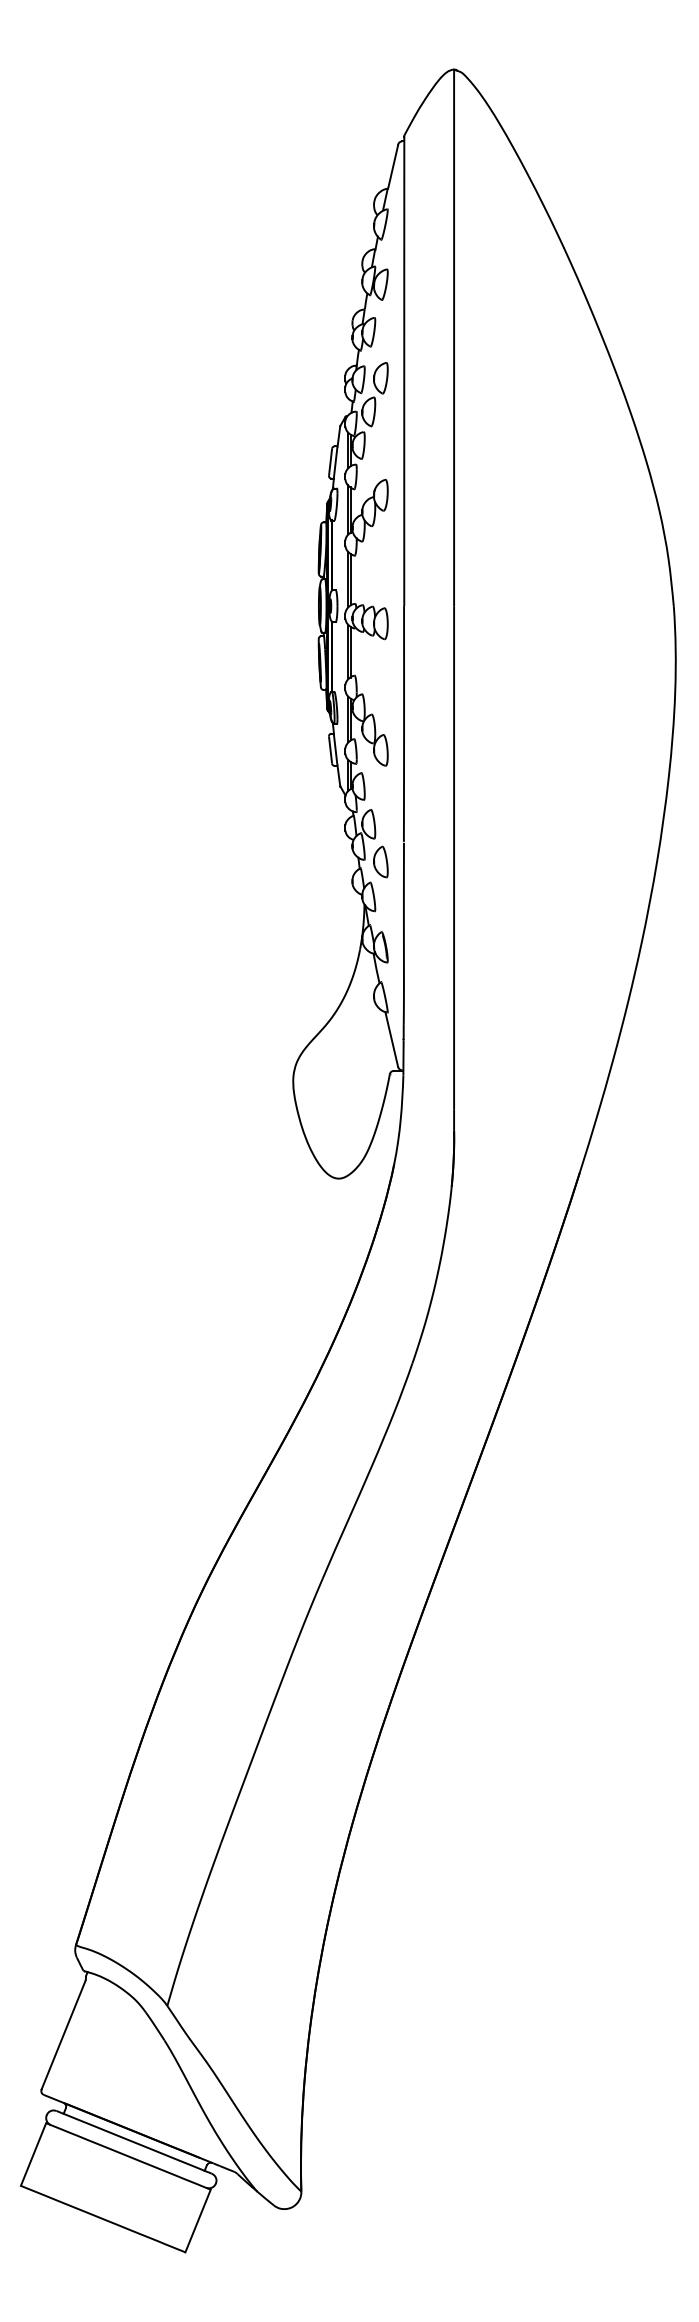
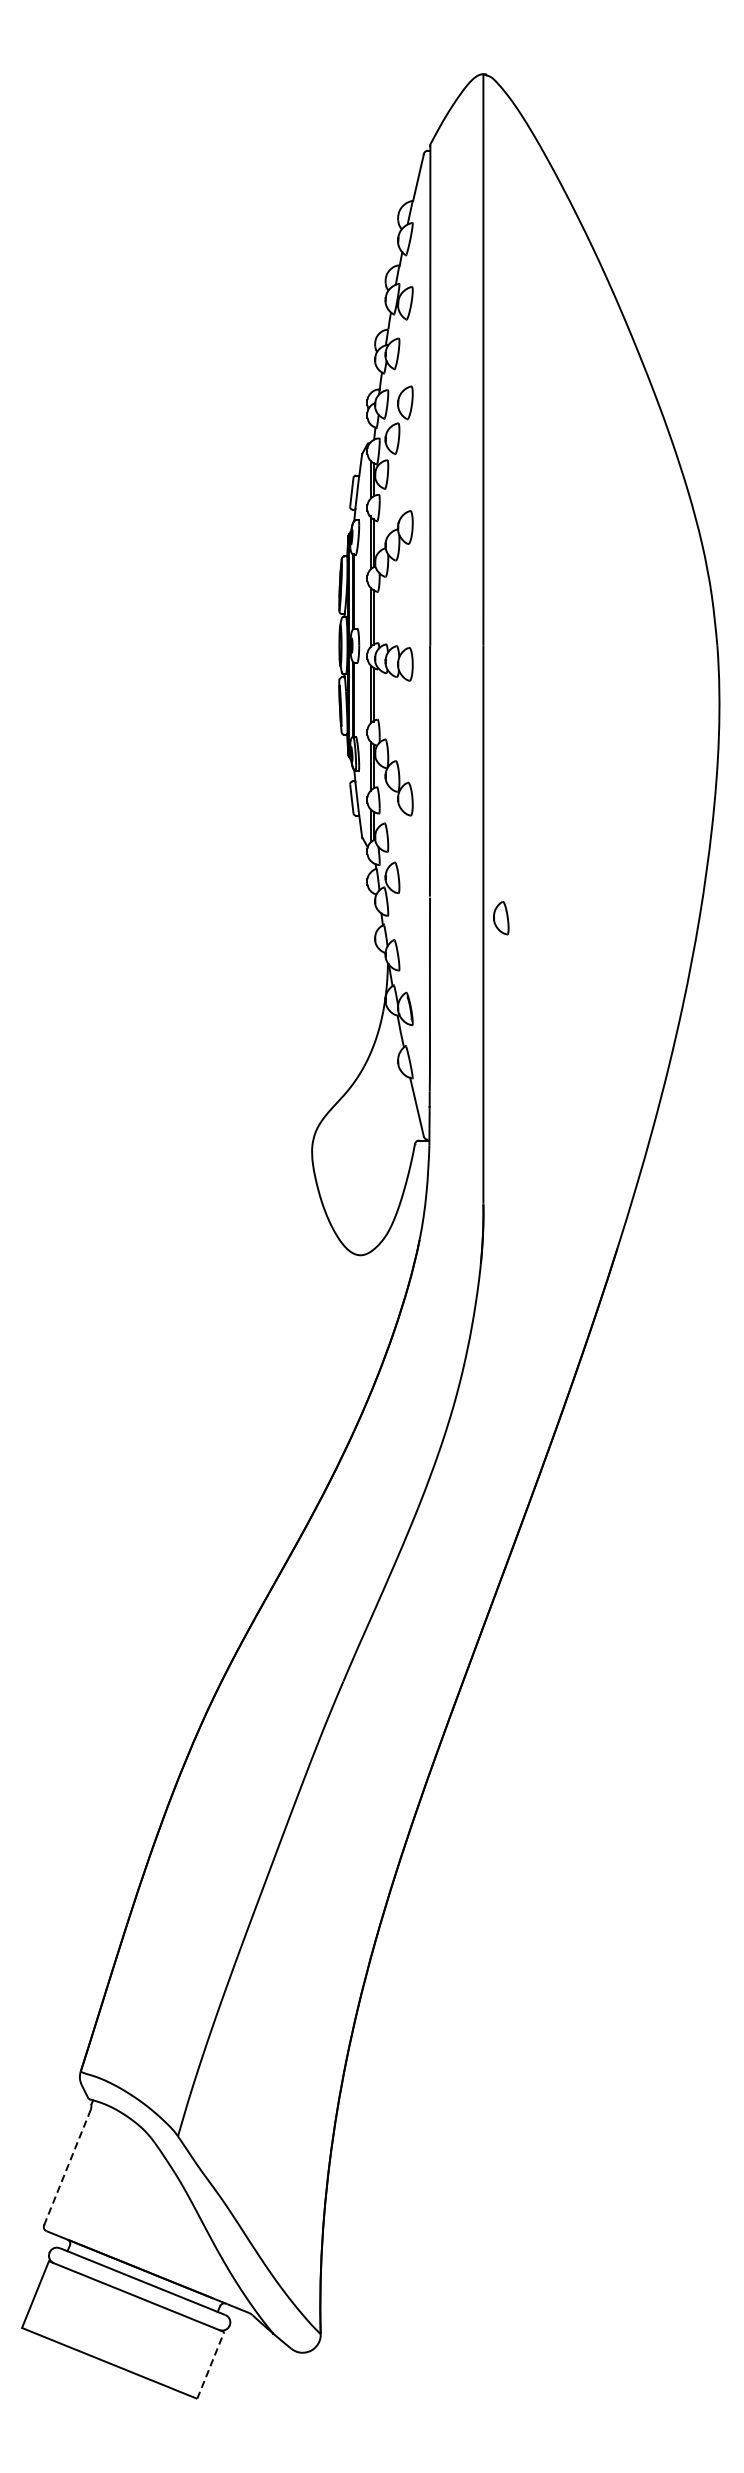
part: (380, 861) -> (500, 917), moved
line: (63, 2035) -> (67, 2167), solid -> dashed
line: (198, 2221) -> (211, 2365), solid -> dashed

